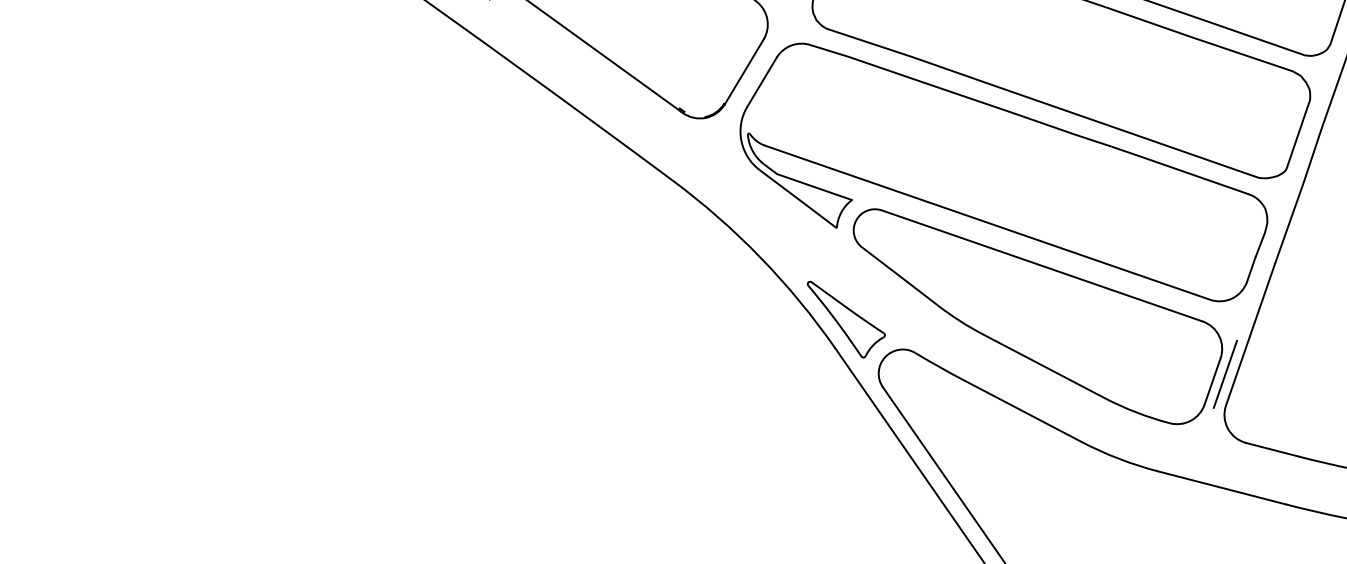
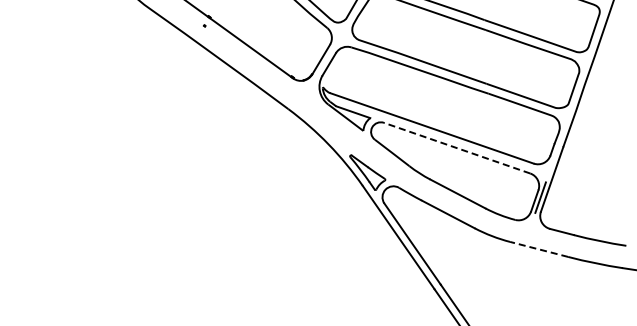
line: (1040, 266) -> (456, 148), solid -> dashed
line: (1222, 488) -> (539, 249), solid -> dashed

